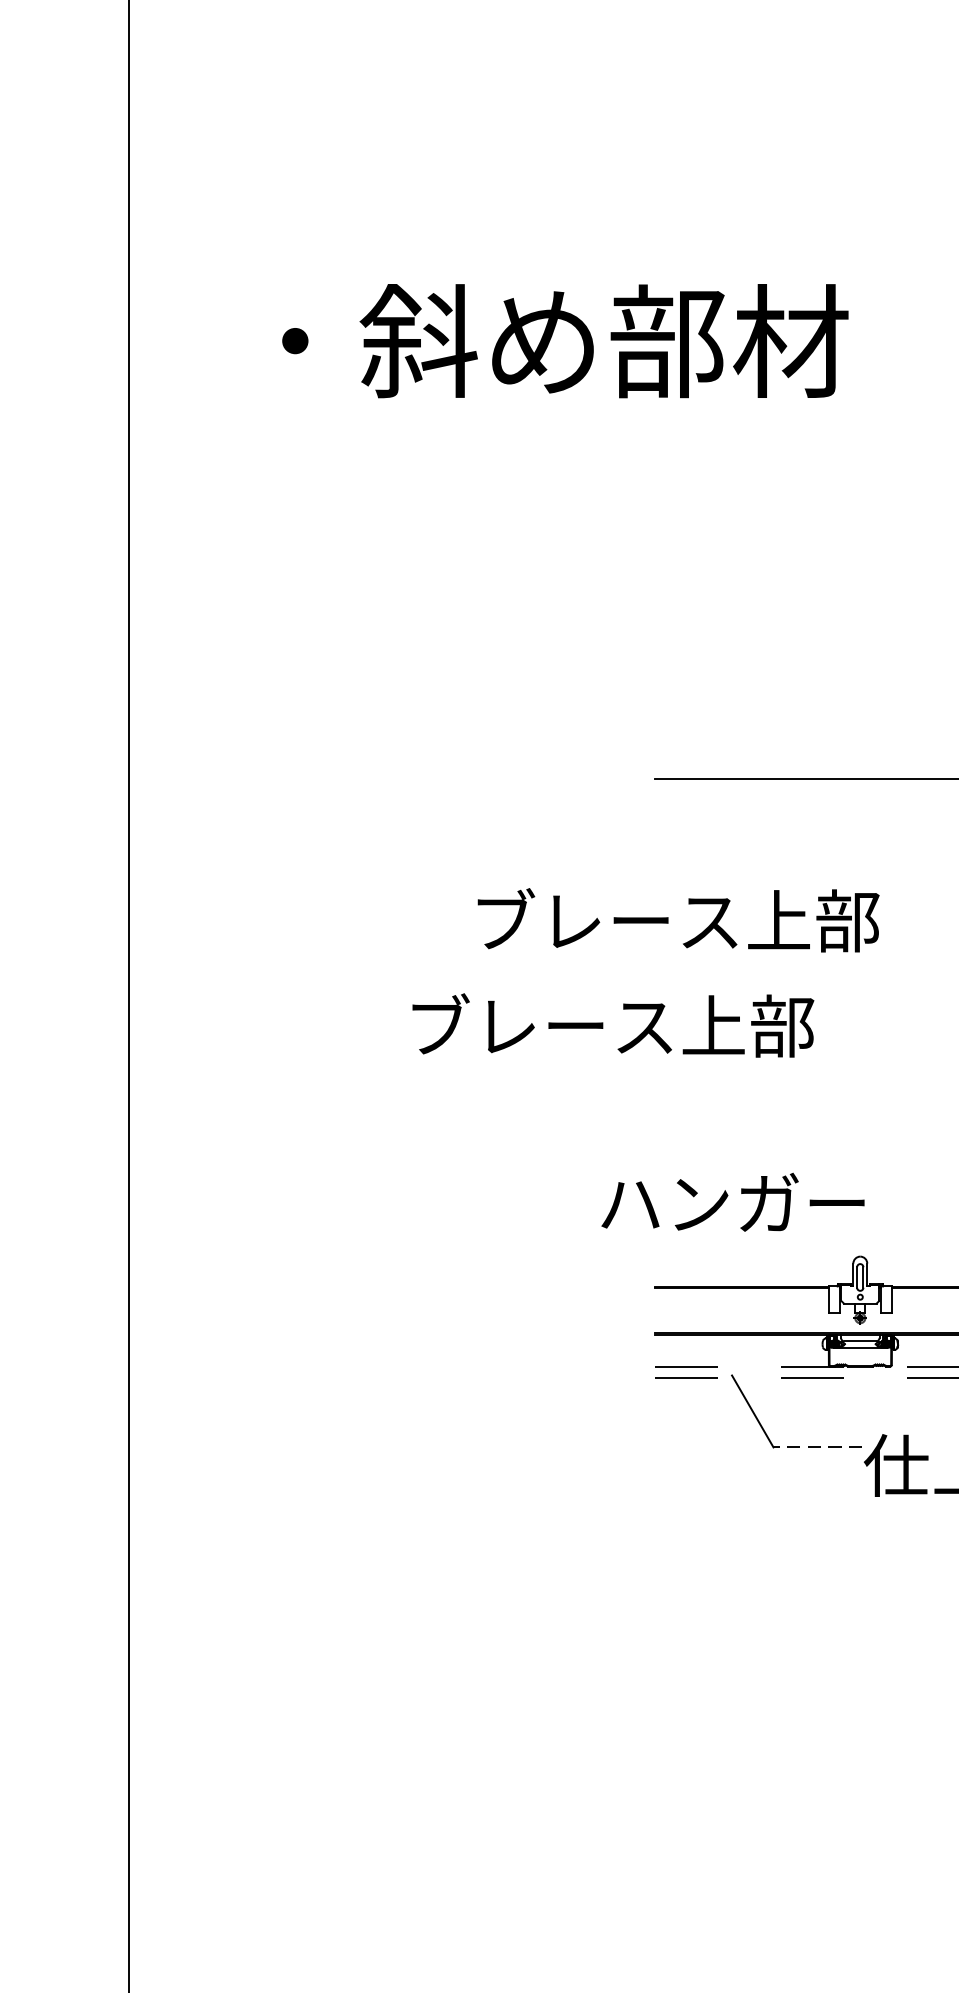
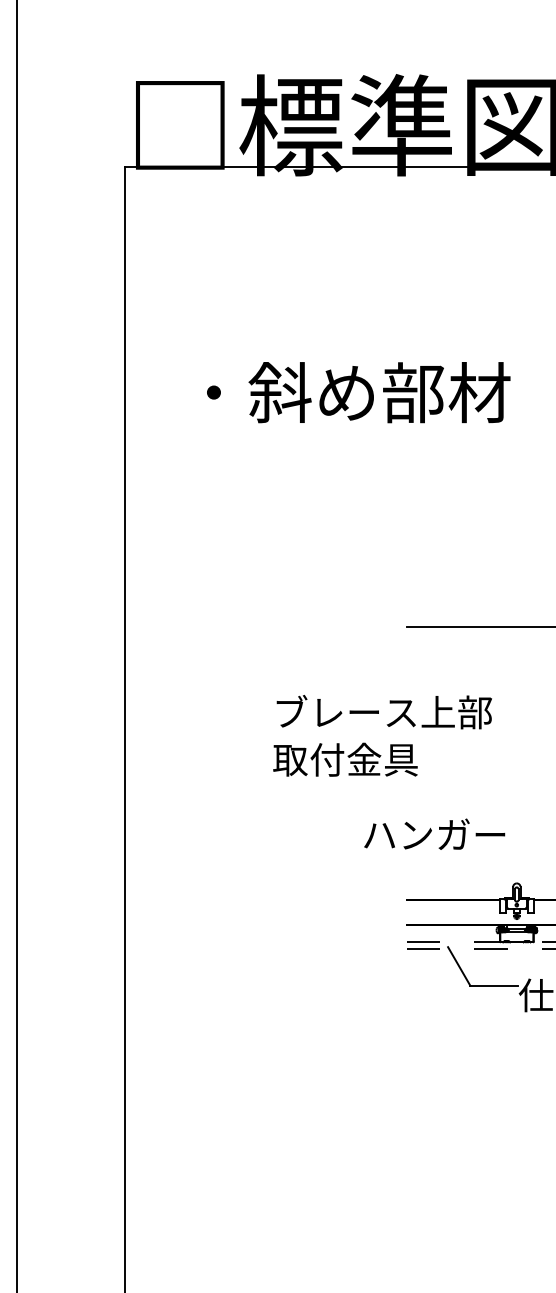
text: (676, 921) -> (383, 712), moved
text: (609, 1025) -> (382, 759), ブレース上部 -> 取付金具
text: (732, 1200) -> (434, 833), moved
line: (818, 1447) -> (494, 985), dashed -> solid

